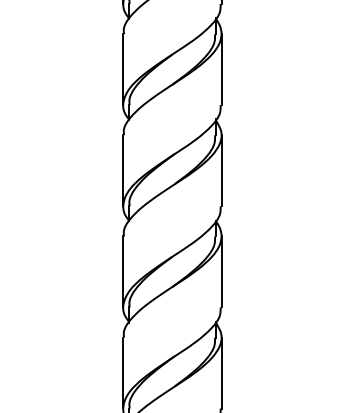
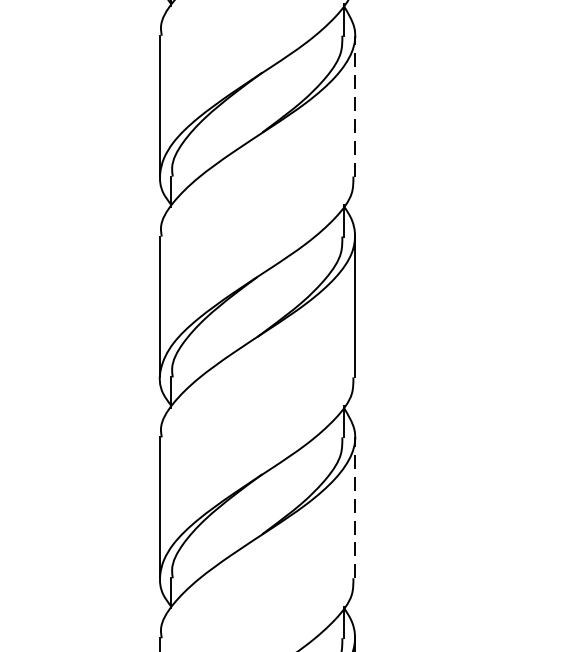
line: (221, 170) -> (355, 105), solid -> dashed
line: (221, 372) -> (355, 506), solid -> dashed

